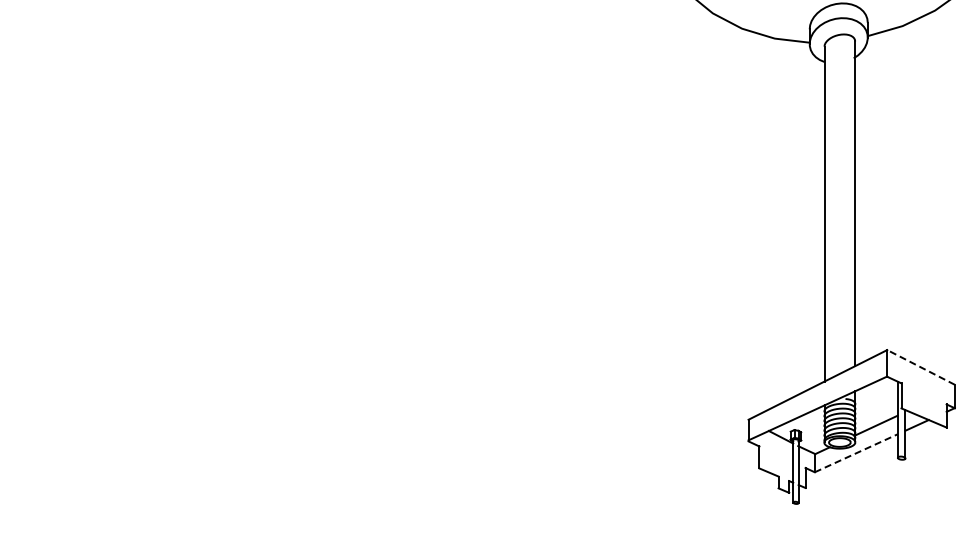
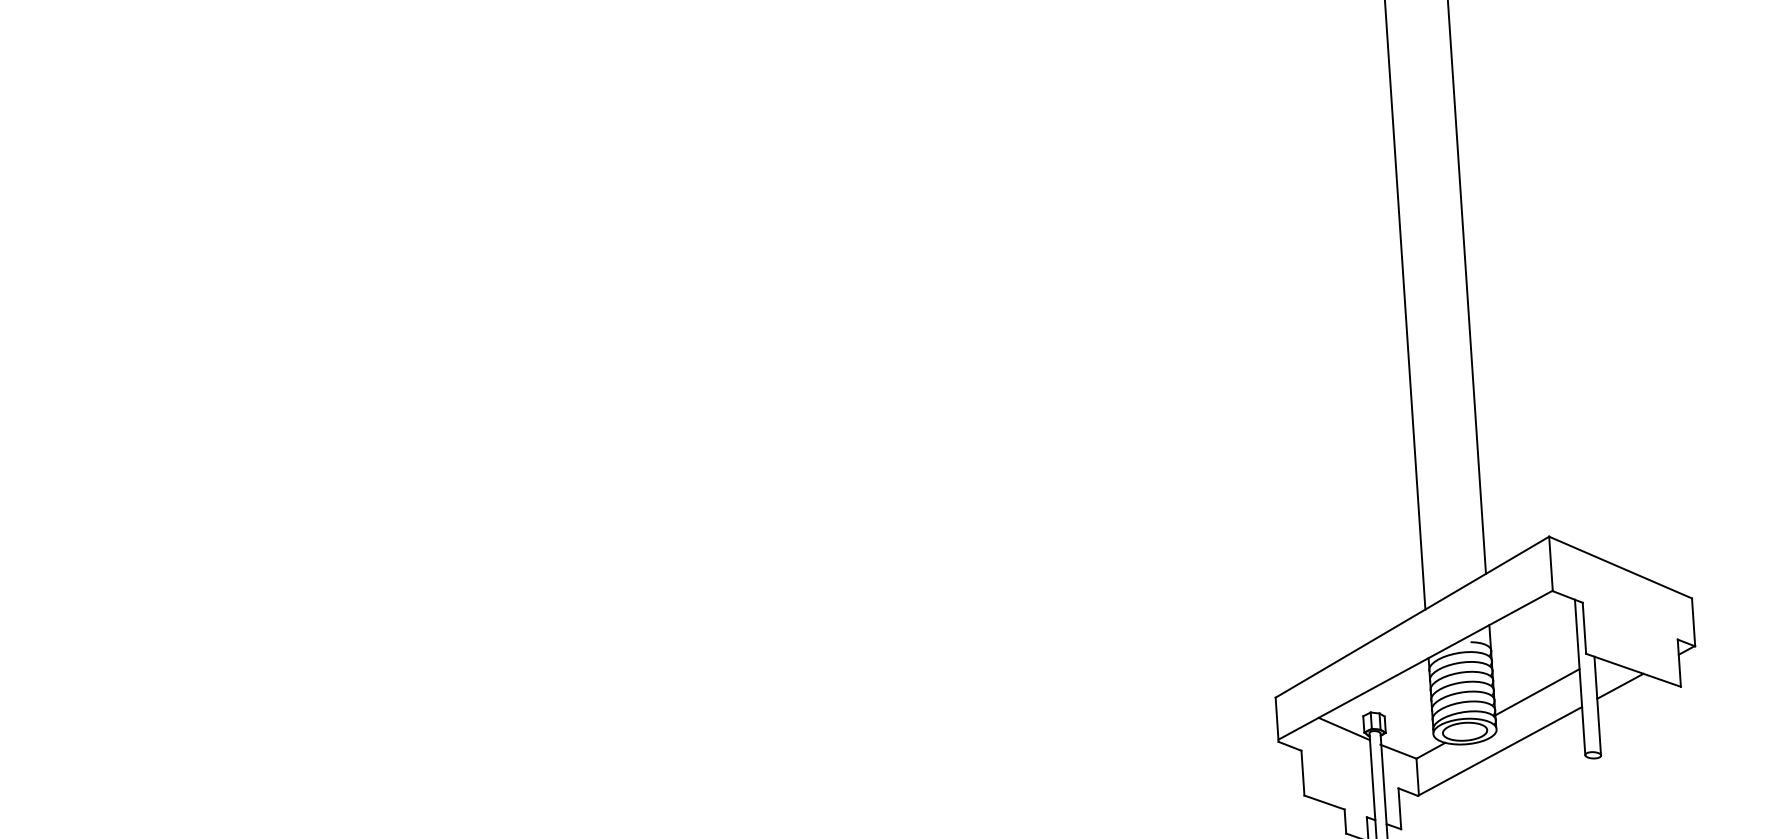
line: (920, 367) -> (1619, 567), dashed -> solid
line: (856, 453) -> (1500, 751), dashed -> solid

